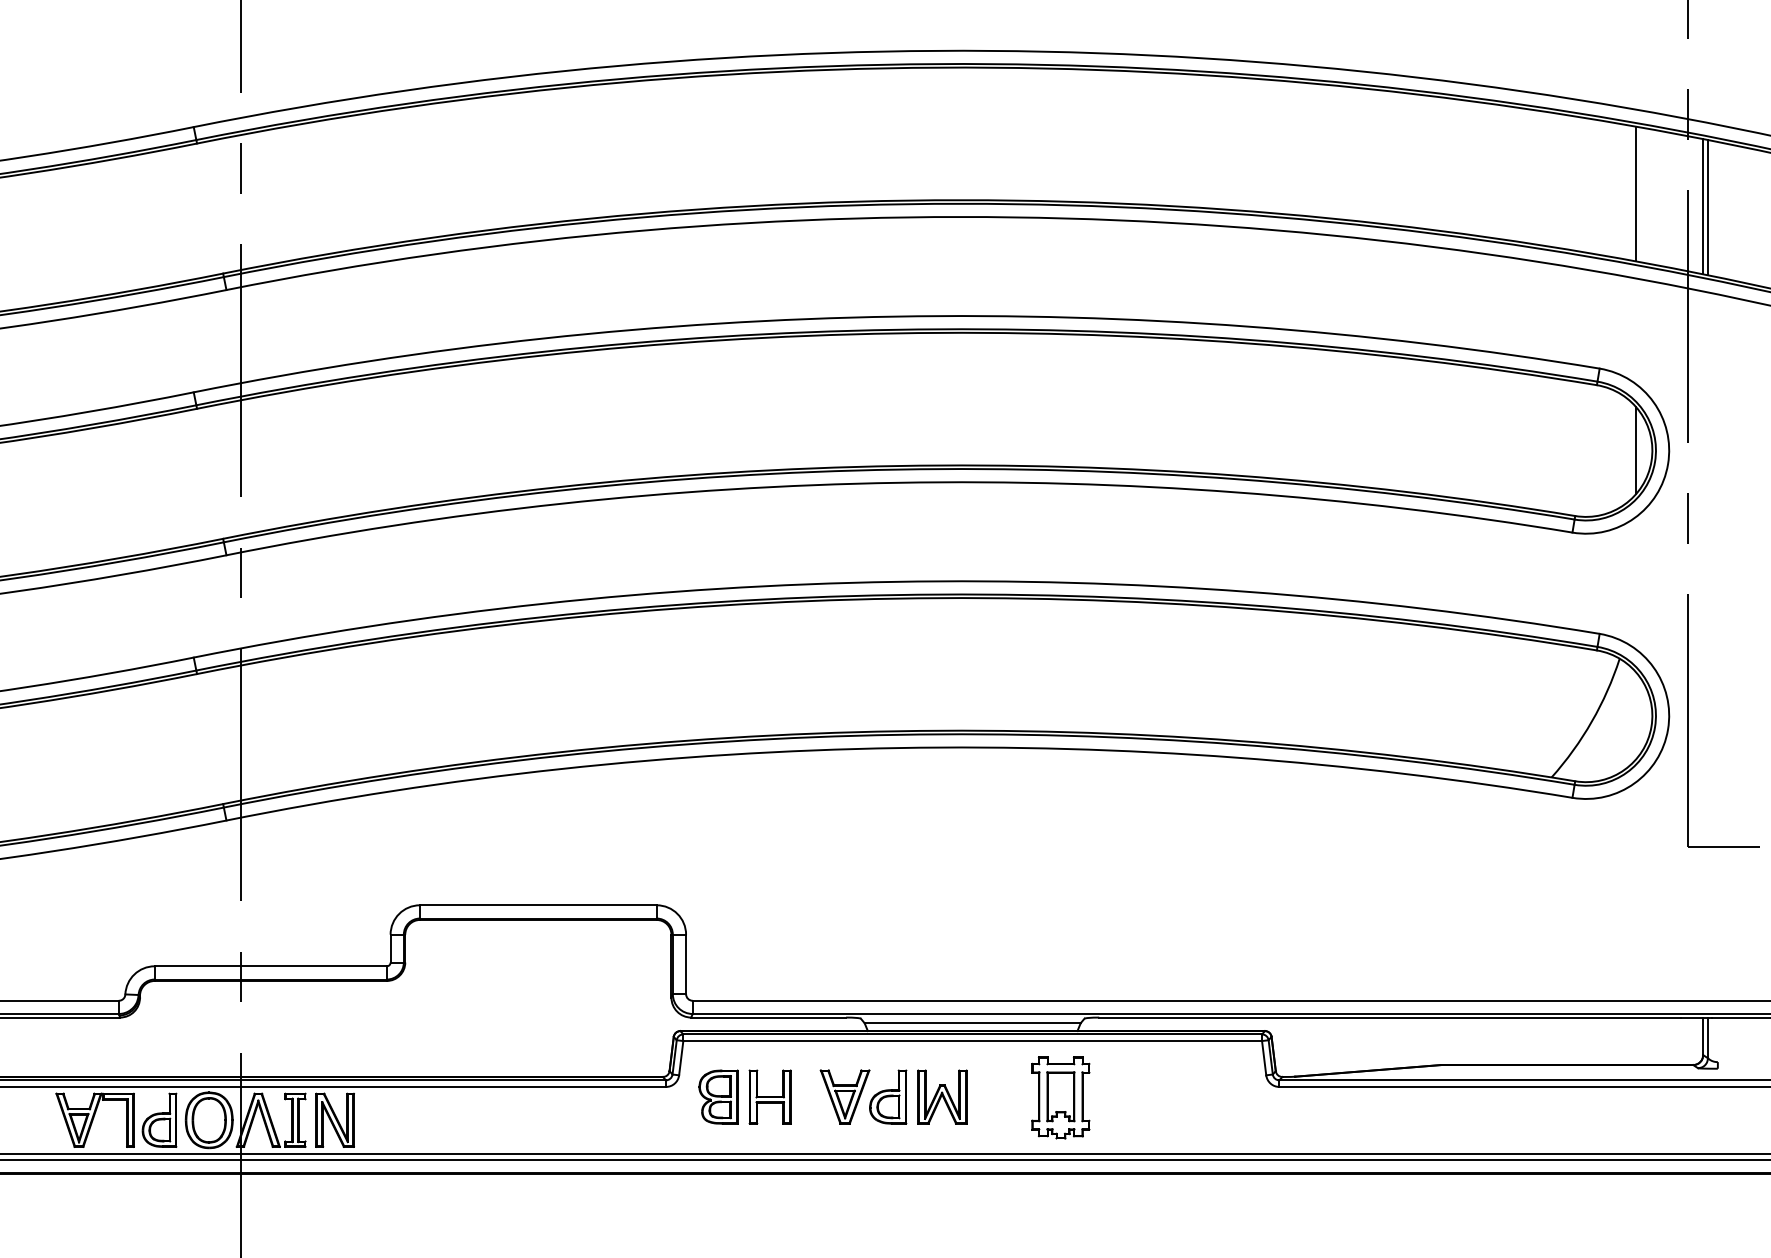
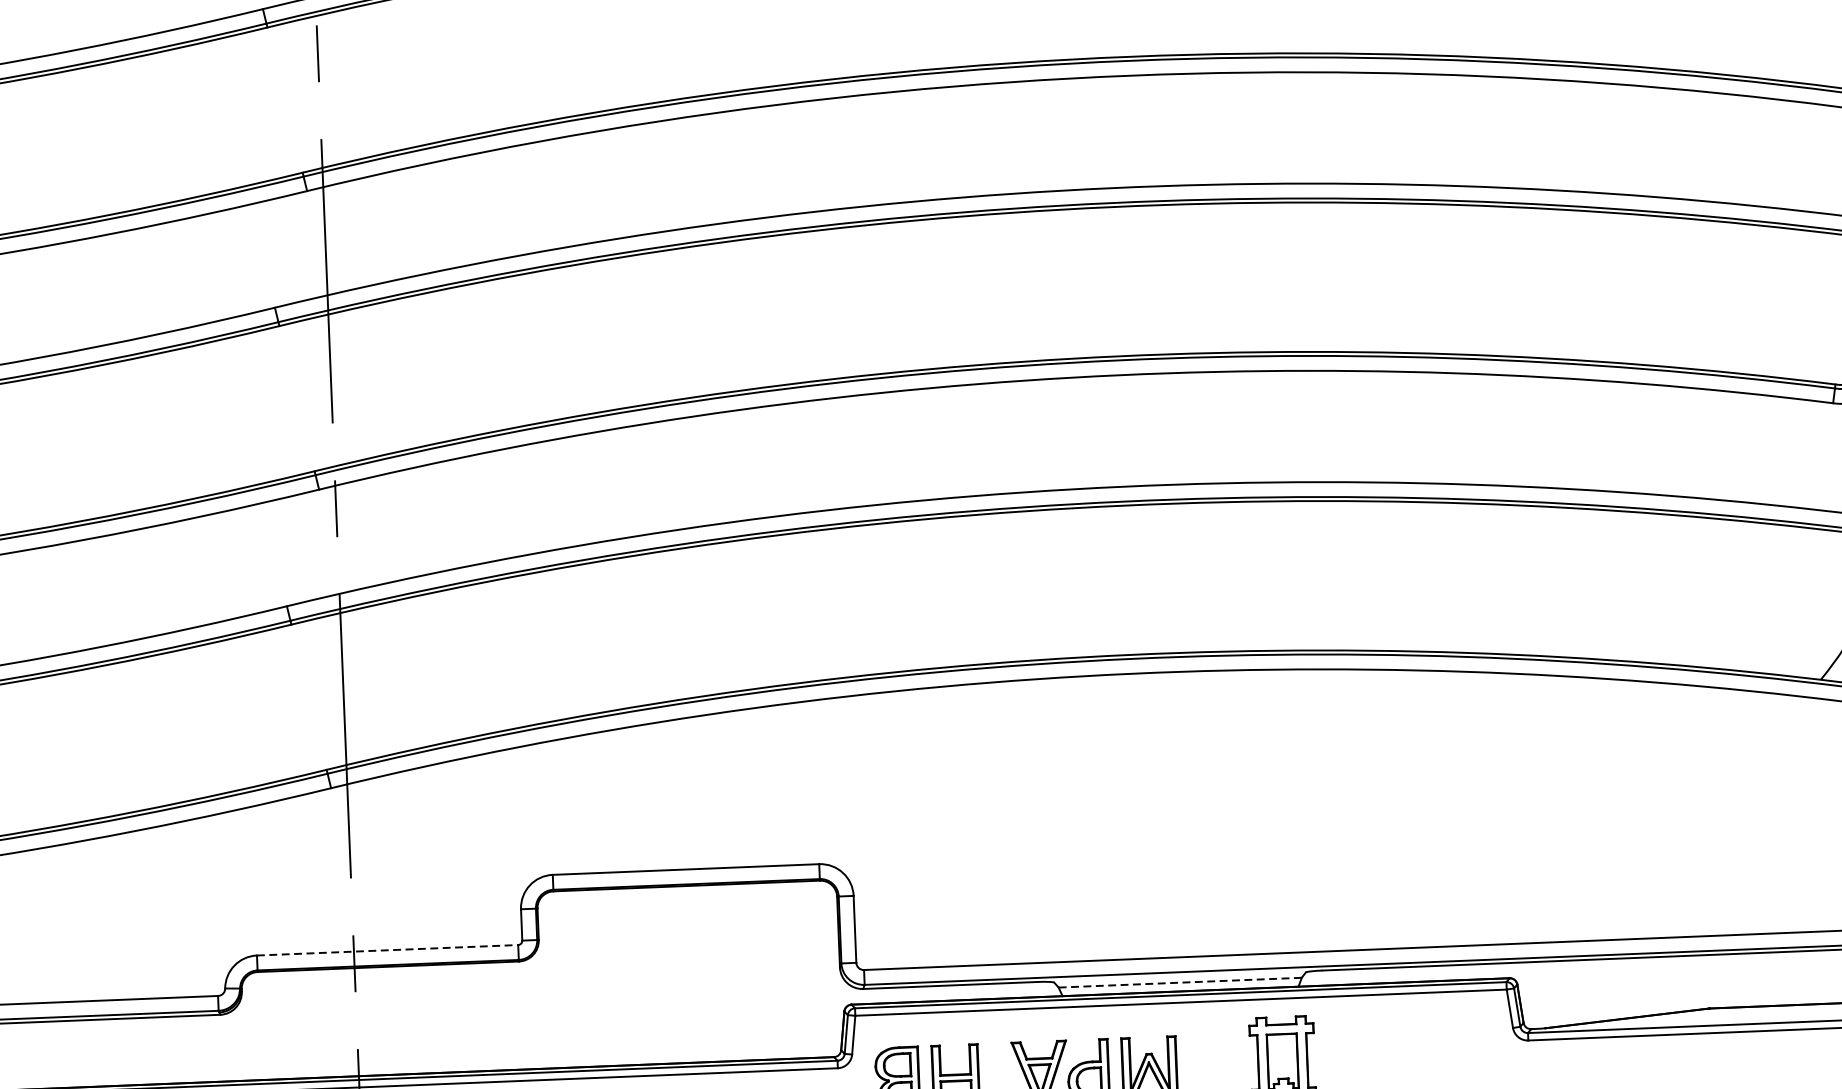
line: (271, 966) -> (388, 950), solid -> dashed
line: (972, 1023) -> (1180, 982), solid -> dashed

